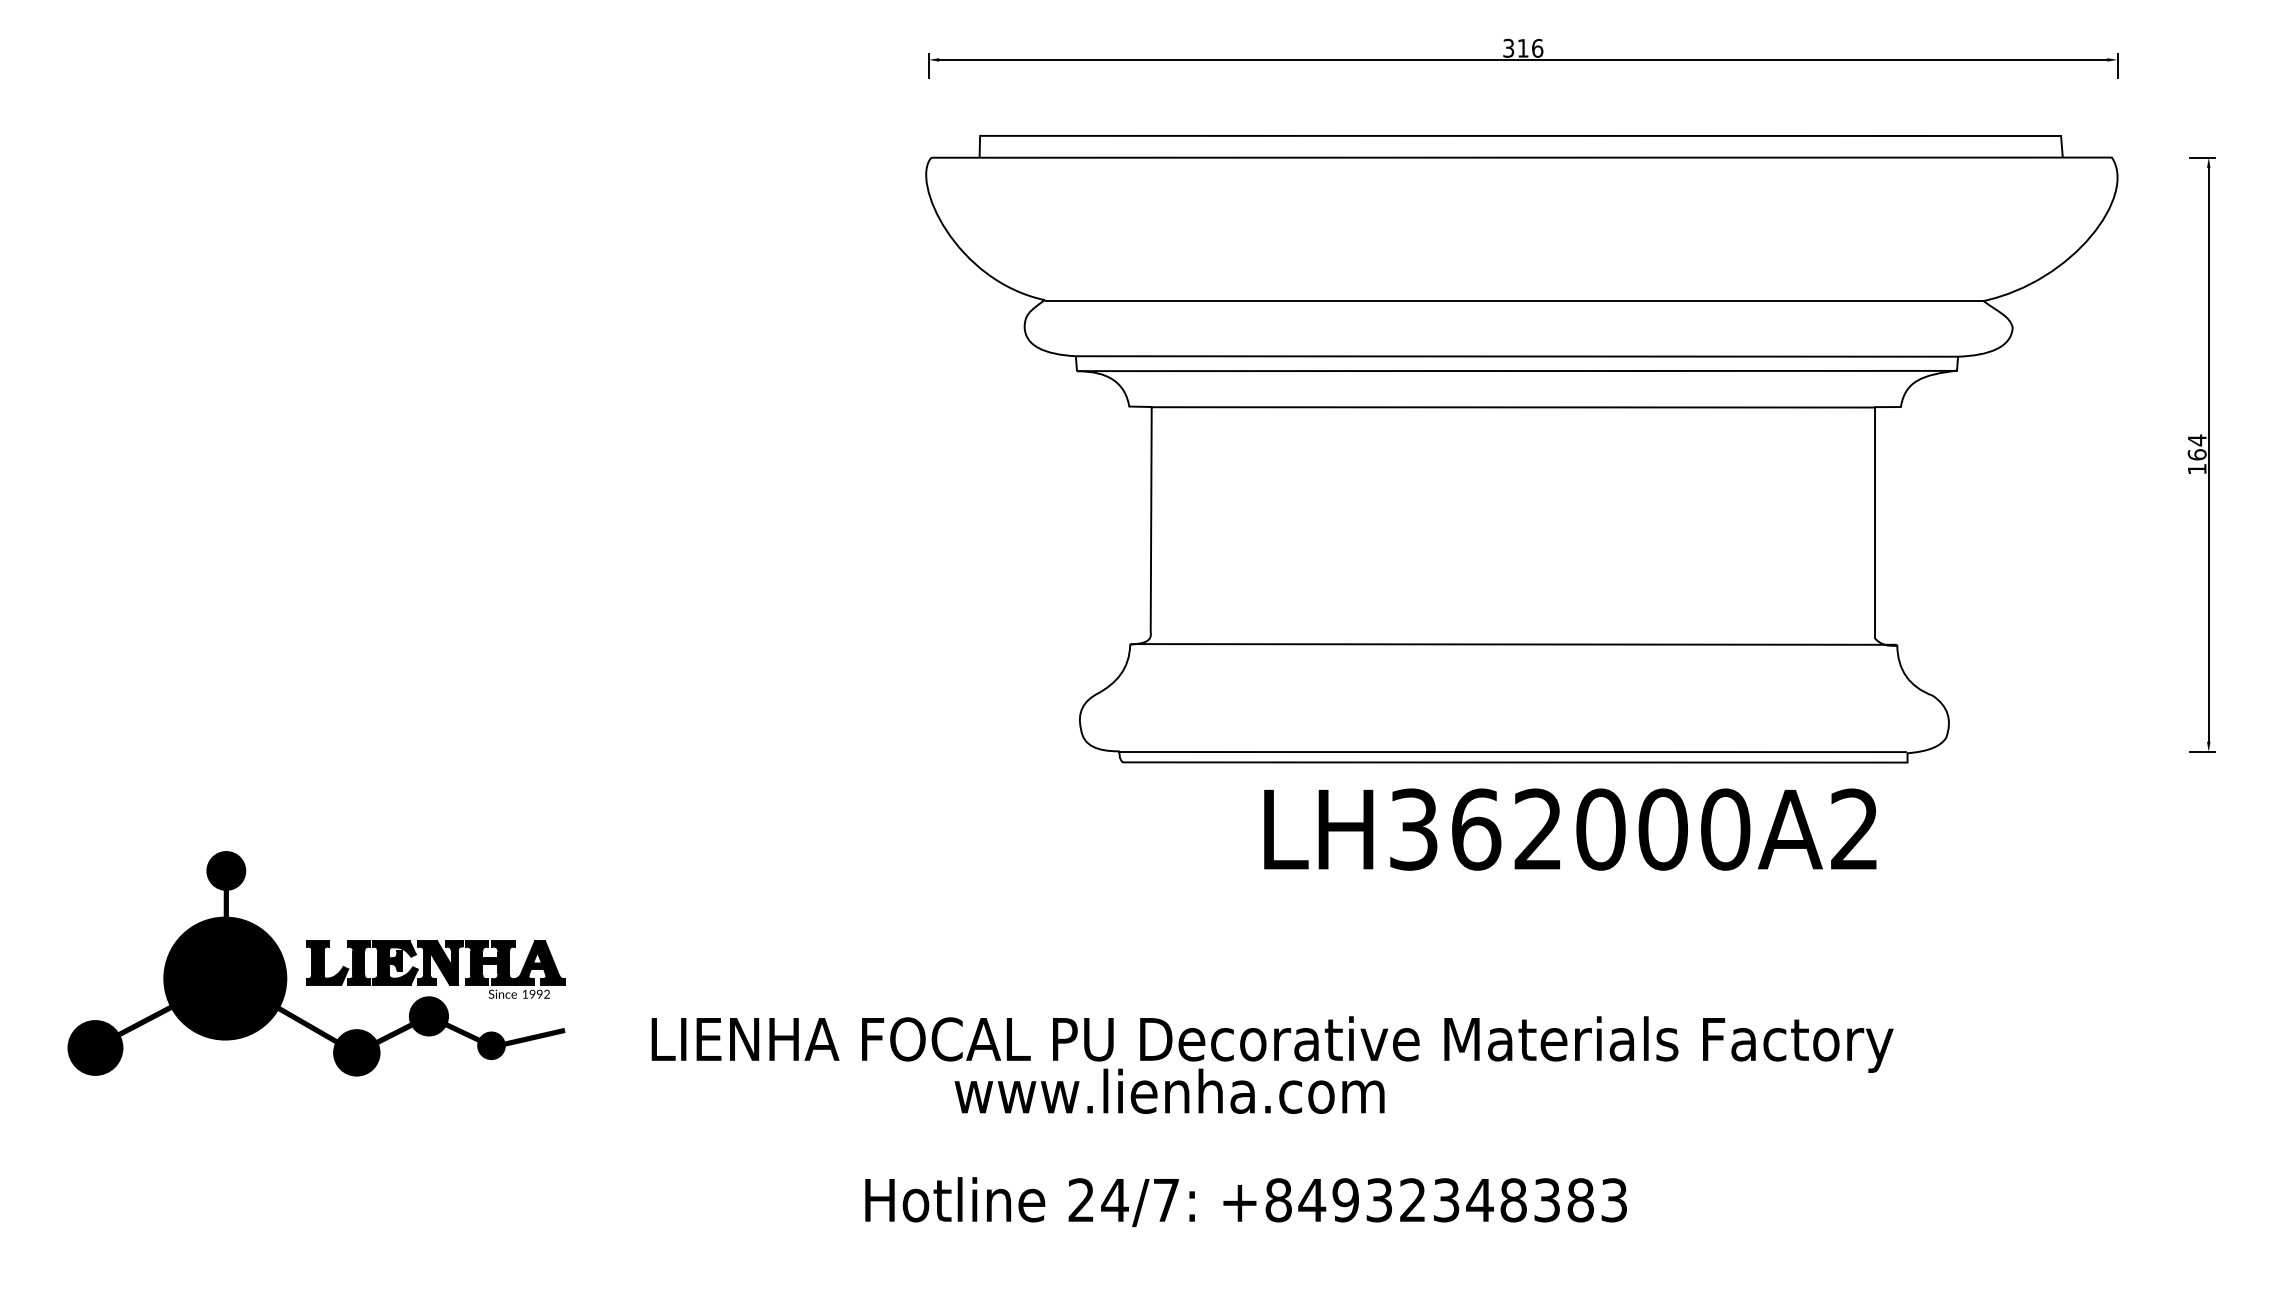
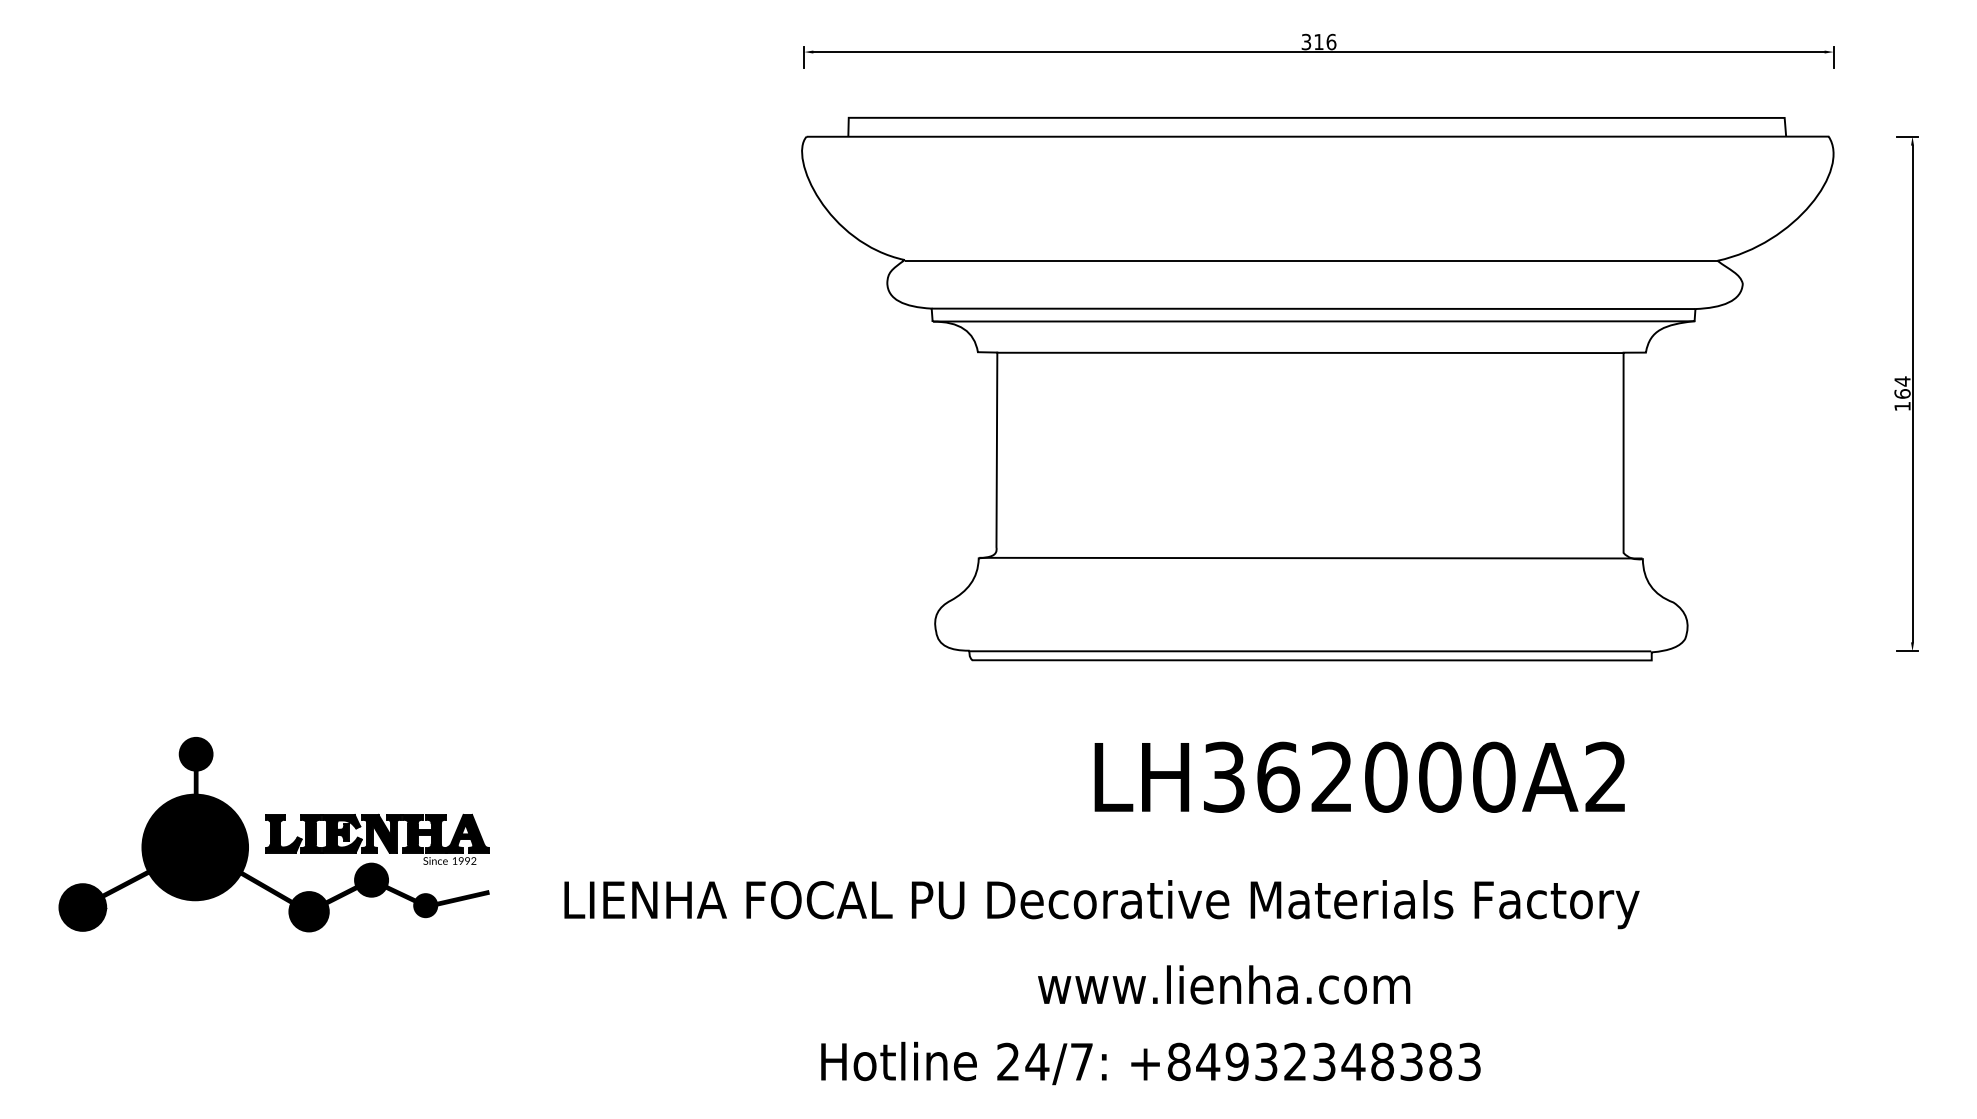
text: (1570, 829) -> (1359, 777), moved
text: (1169, 1090) -> (1223, 984), moved
text: (1245, 1202) -> (1150, 1063), moved

